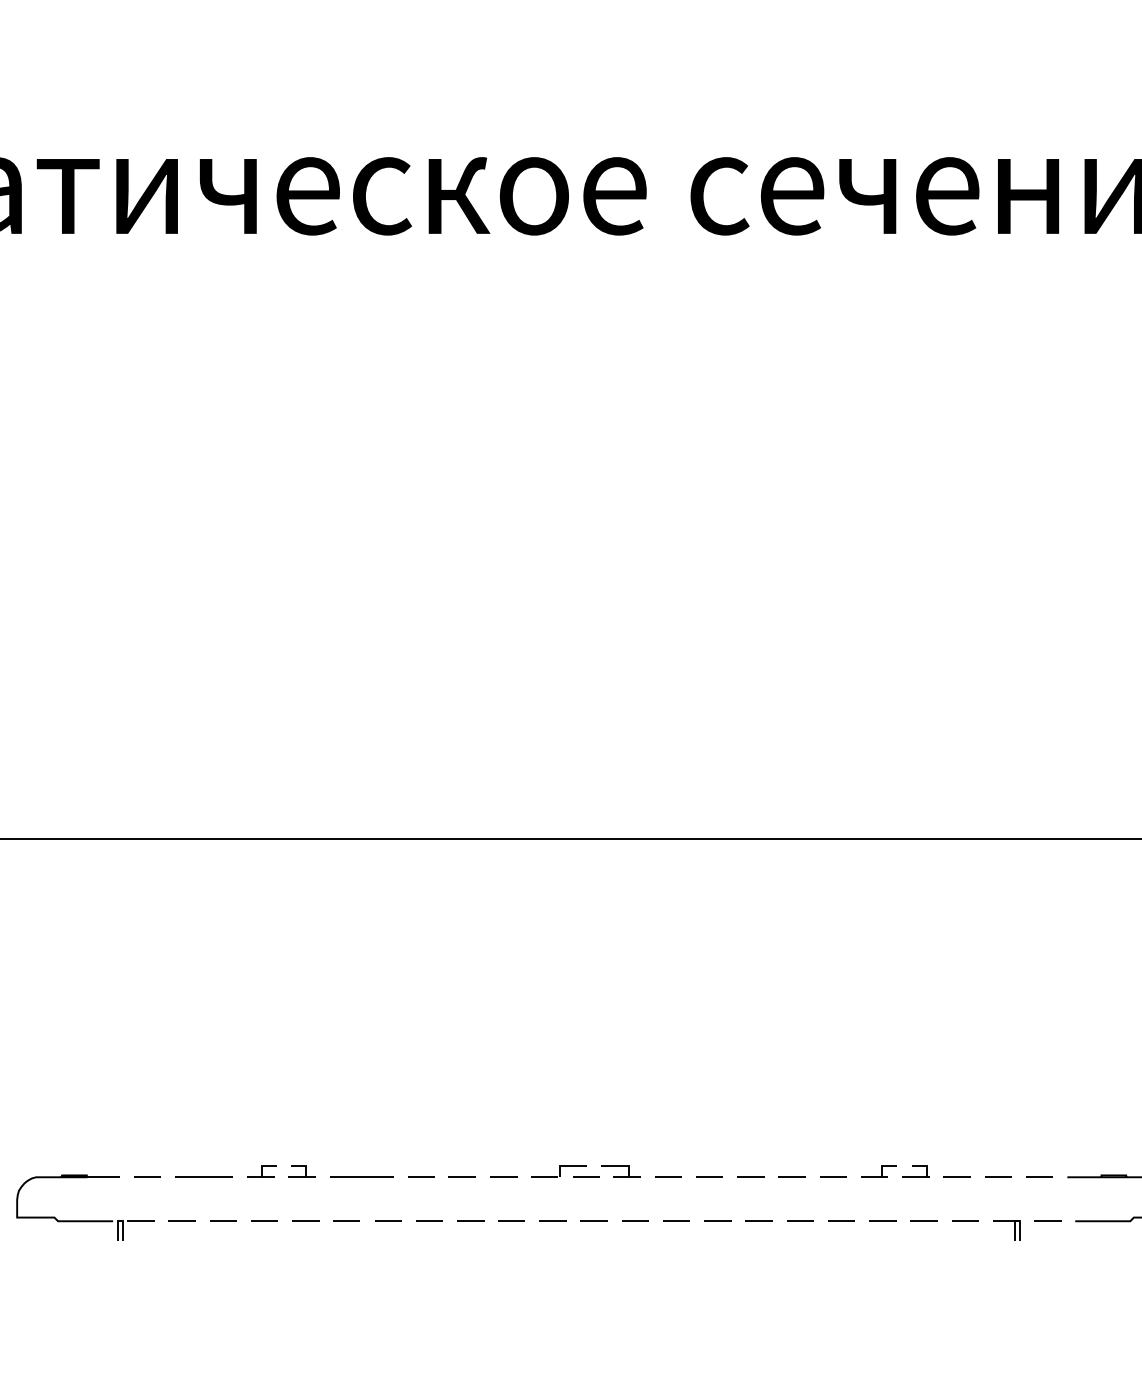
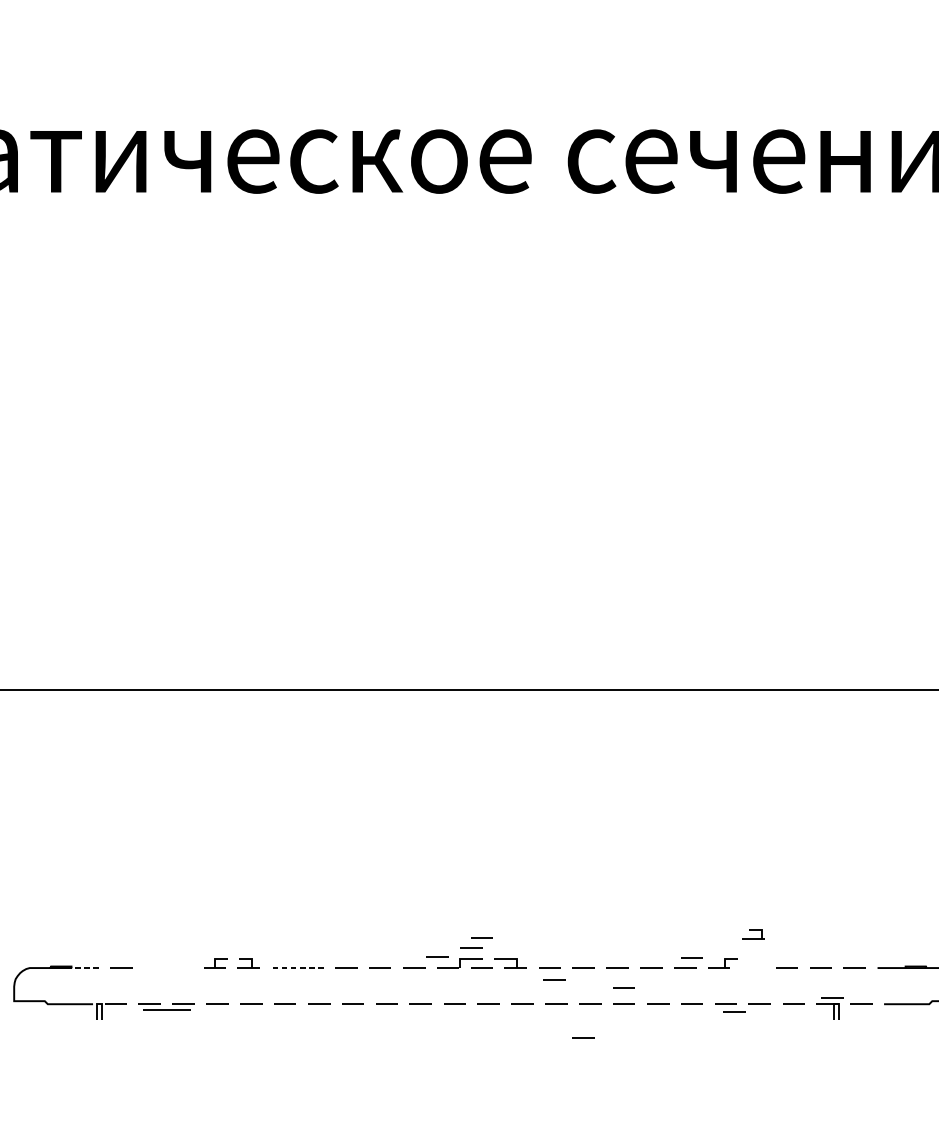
line: (586, 1140) -> (482, 937), added
line: (573, 1152) -> (471, 947), added
line: (531, 1162) -> (437, 955), added
line: (841, 1164) -> (691, 957), added
part: (915, 1171) -> (752, 934), moved
line: (203, 1176) -> (166, 1009), moved
line: (102, 1177) -> (84, 968), solid -> dashed
line: (361, 1177) -> (297, 968), solid -> dashed
line: (674, 1190) -> (554, 978), added
line: (758, 1200) -> (623, 987), added
line: (1012, 1212) -> (832, 997), added
line: (892, 1229) -> (733, 1010), added
line: (709, 1261) -> (583, 1037), added

